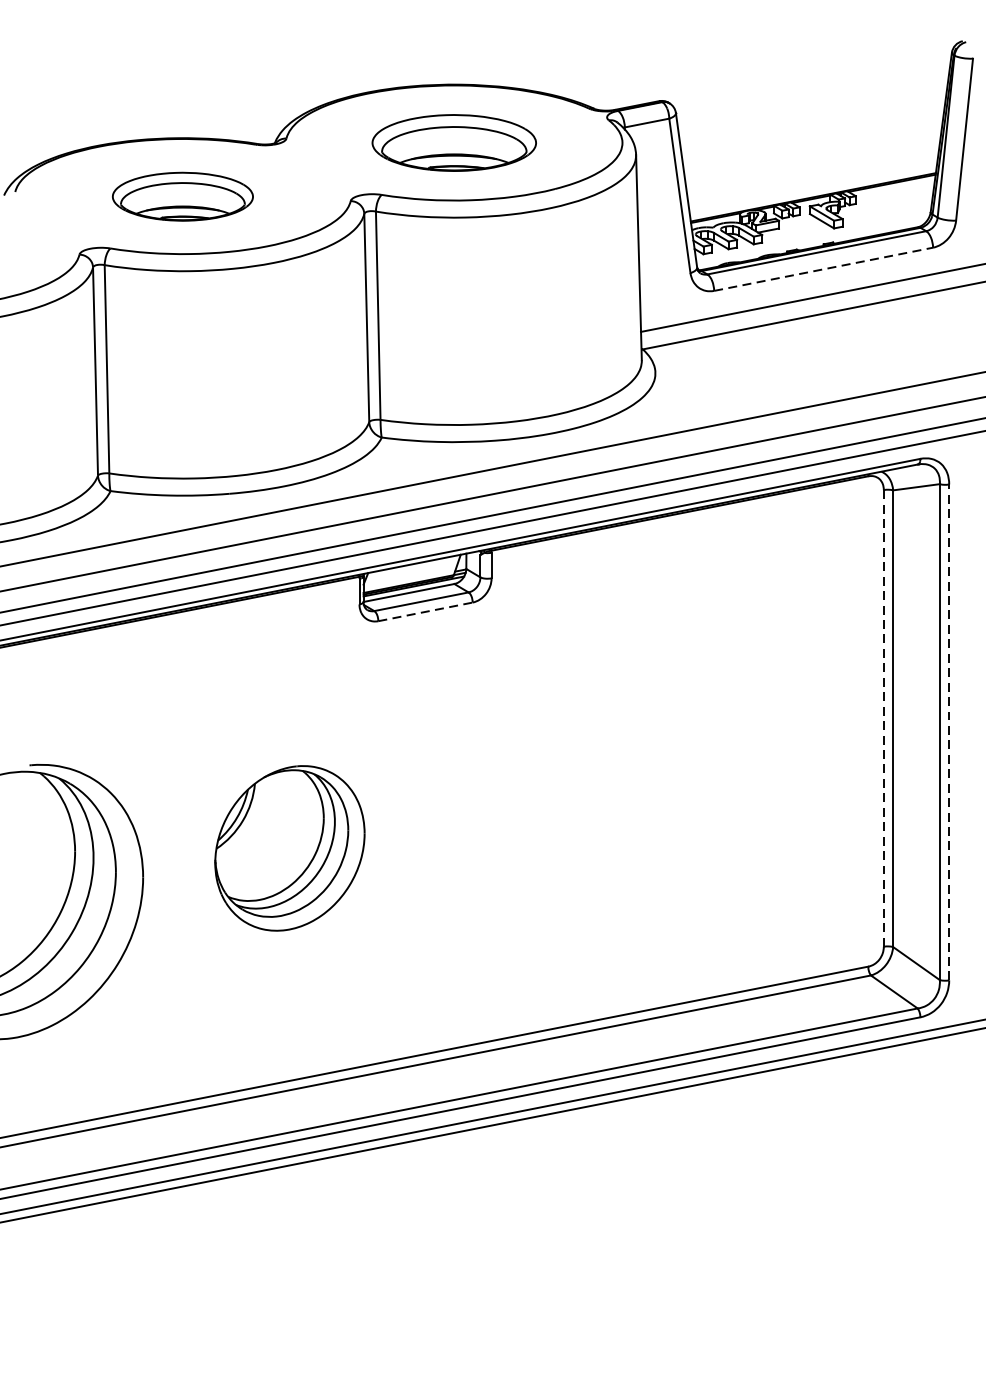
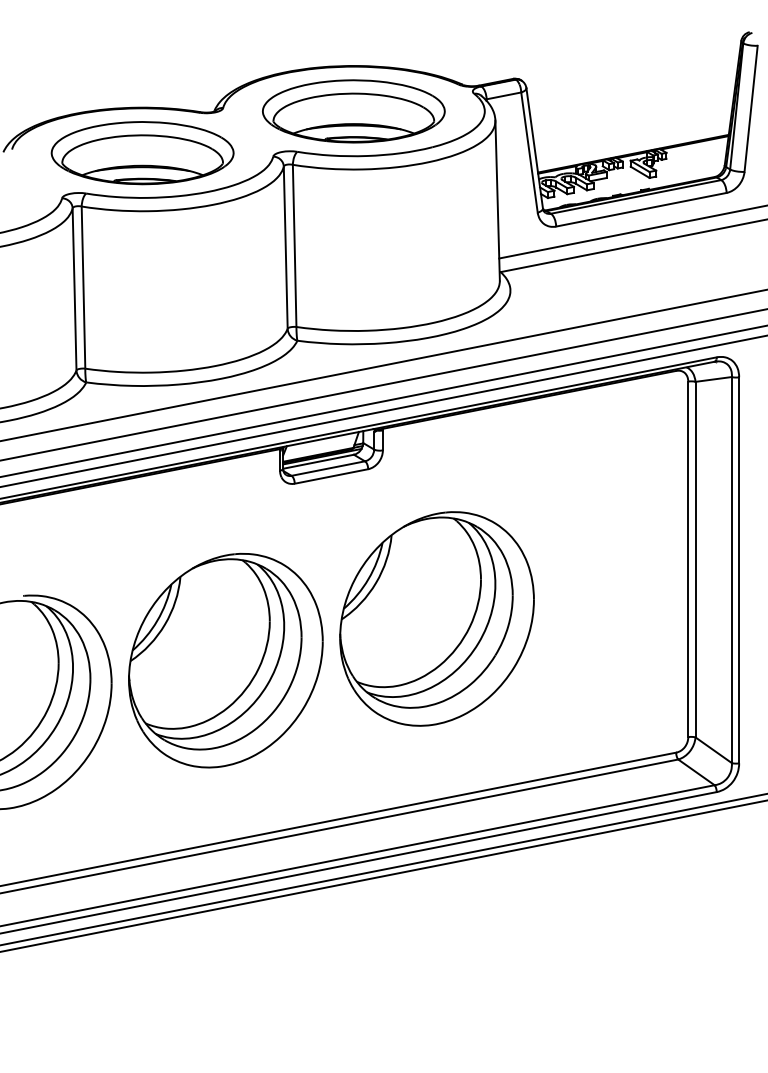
part: (453, 143) -> (353, 111), size x1.43
part: (182, 197) -> (142, 153), size x1.67
line: (823, 268) -> (641, 209), dashed -> solid
line: (425, 611) -> (331, 476), dashed -> solid
line: (884, 718) -> (688, 559), dashed -> solid
line: (949, 731) -> (739, 569), dashed -> solid
part: (560, 794) -> (436, 618), added
part: (289, 848) -> (225, 660), size x1.67

